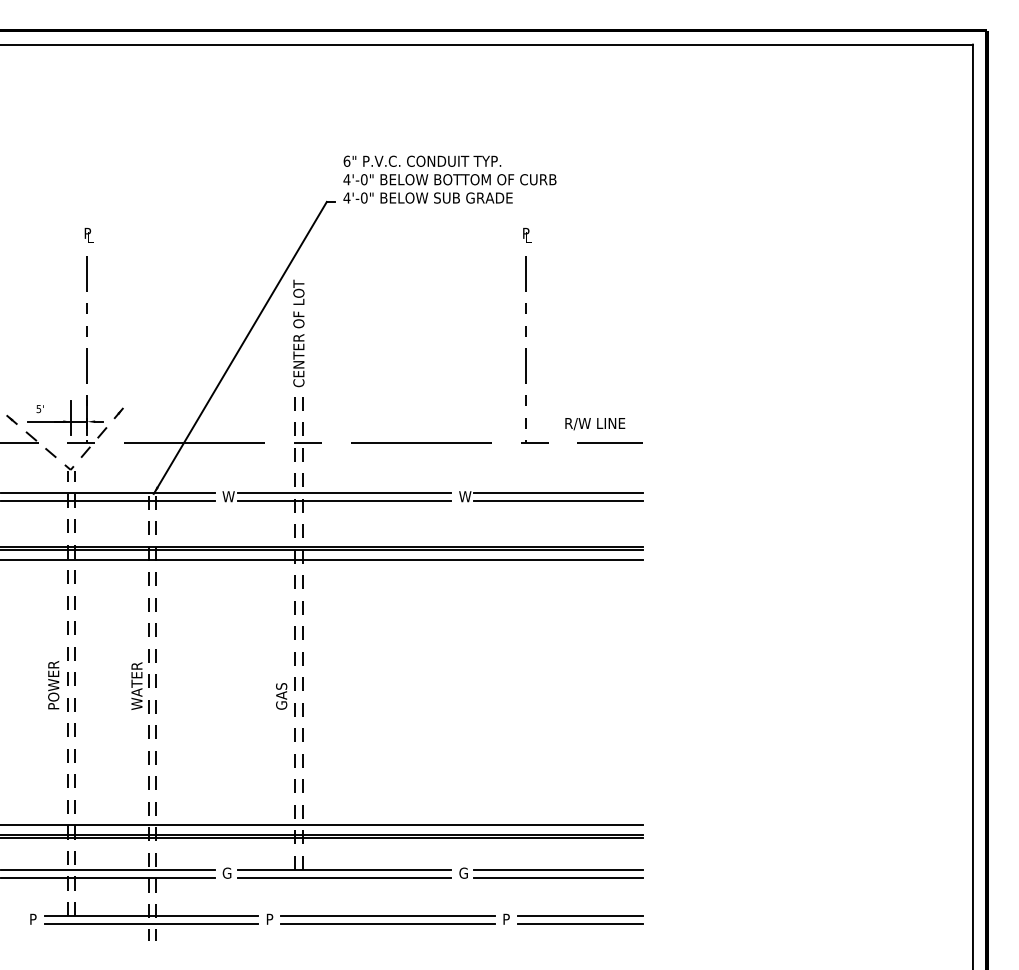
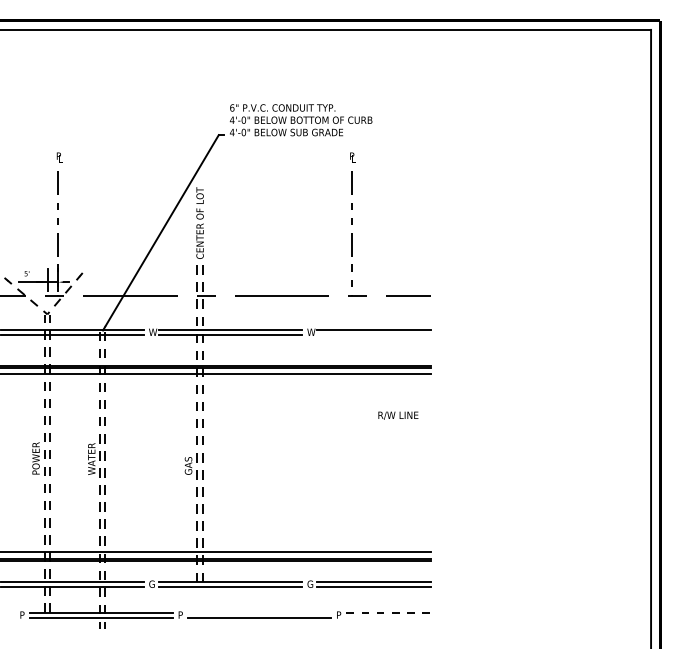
text: (595, 423) -> (398, 415), moved
line: (558, 501) -> (373, 335), removed
line: (387, 915) -> (259, 612), removed
line: (581, 915) -> (389, 612), solid -> dashed
line: (580, 922) -> (388, 617), removed

